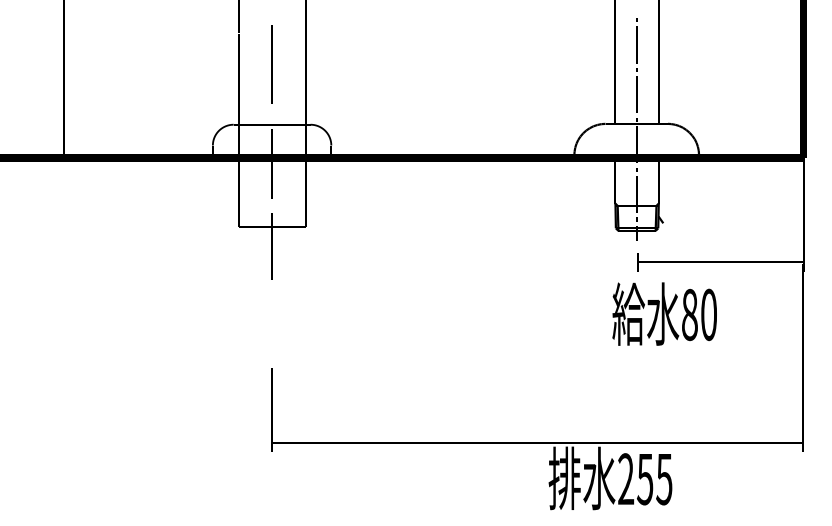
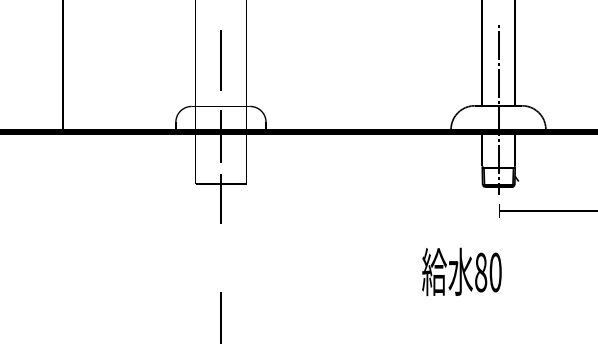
text: (664, 313) -> (461, 271), moved

